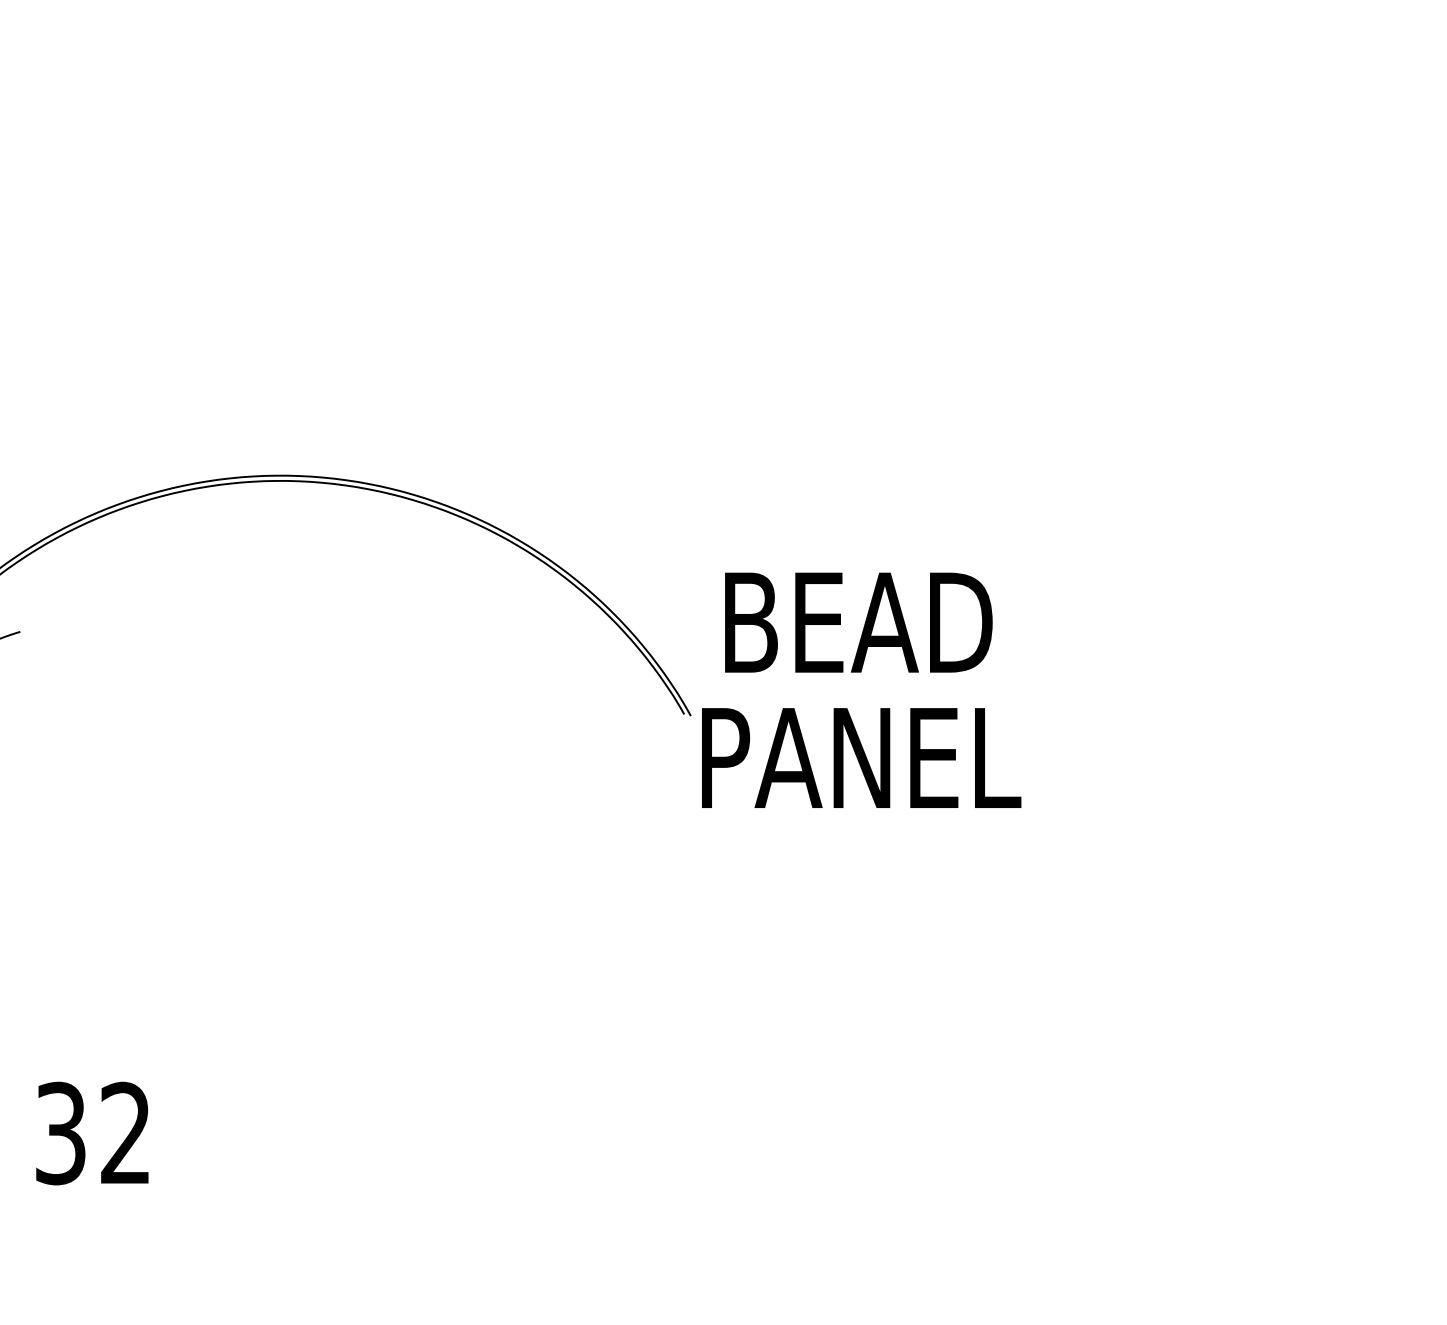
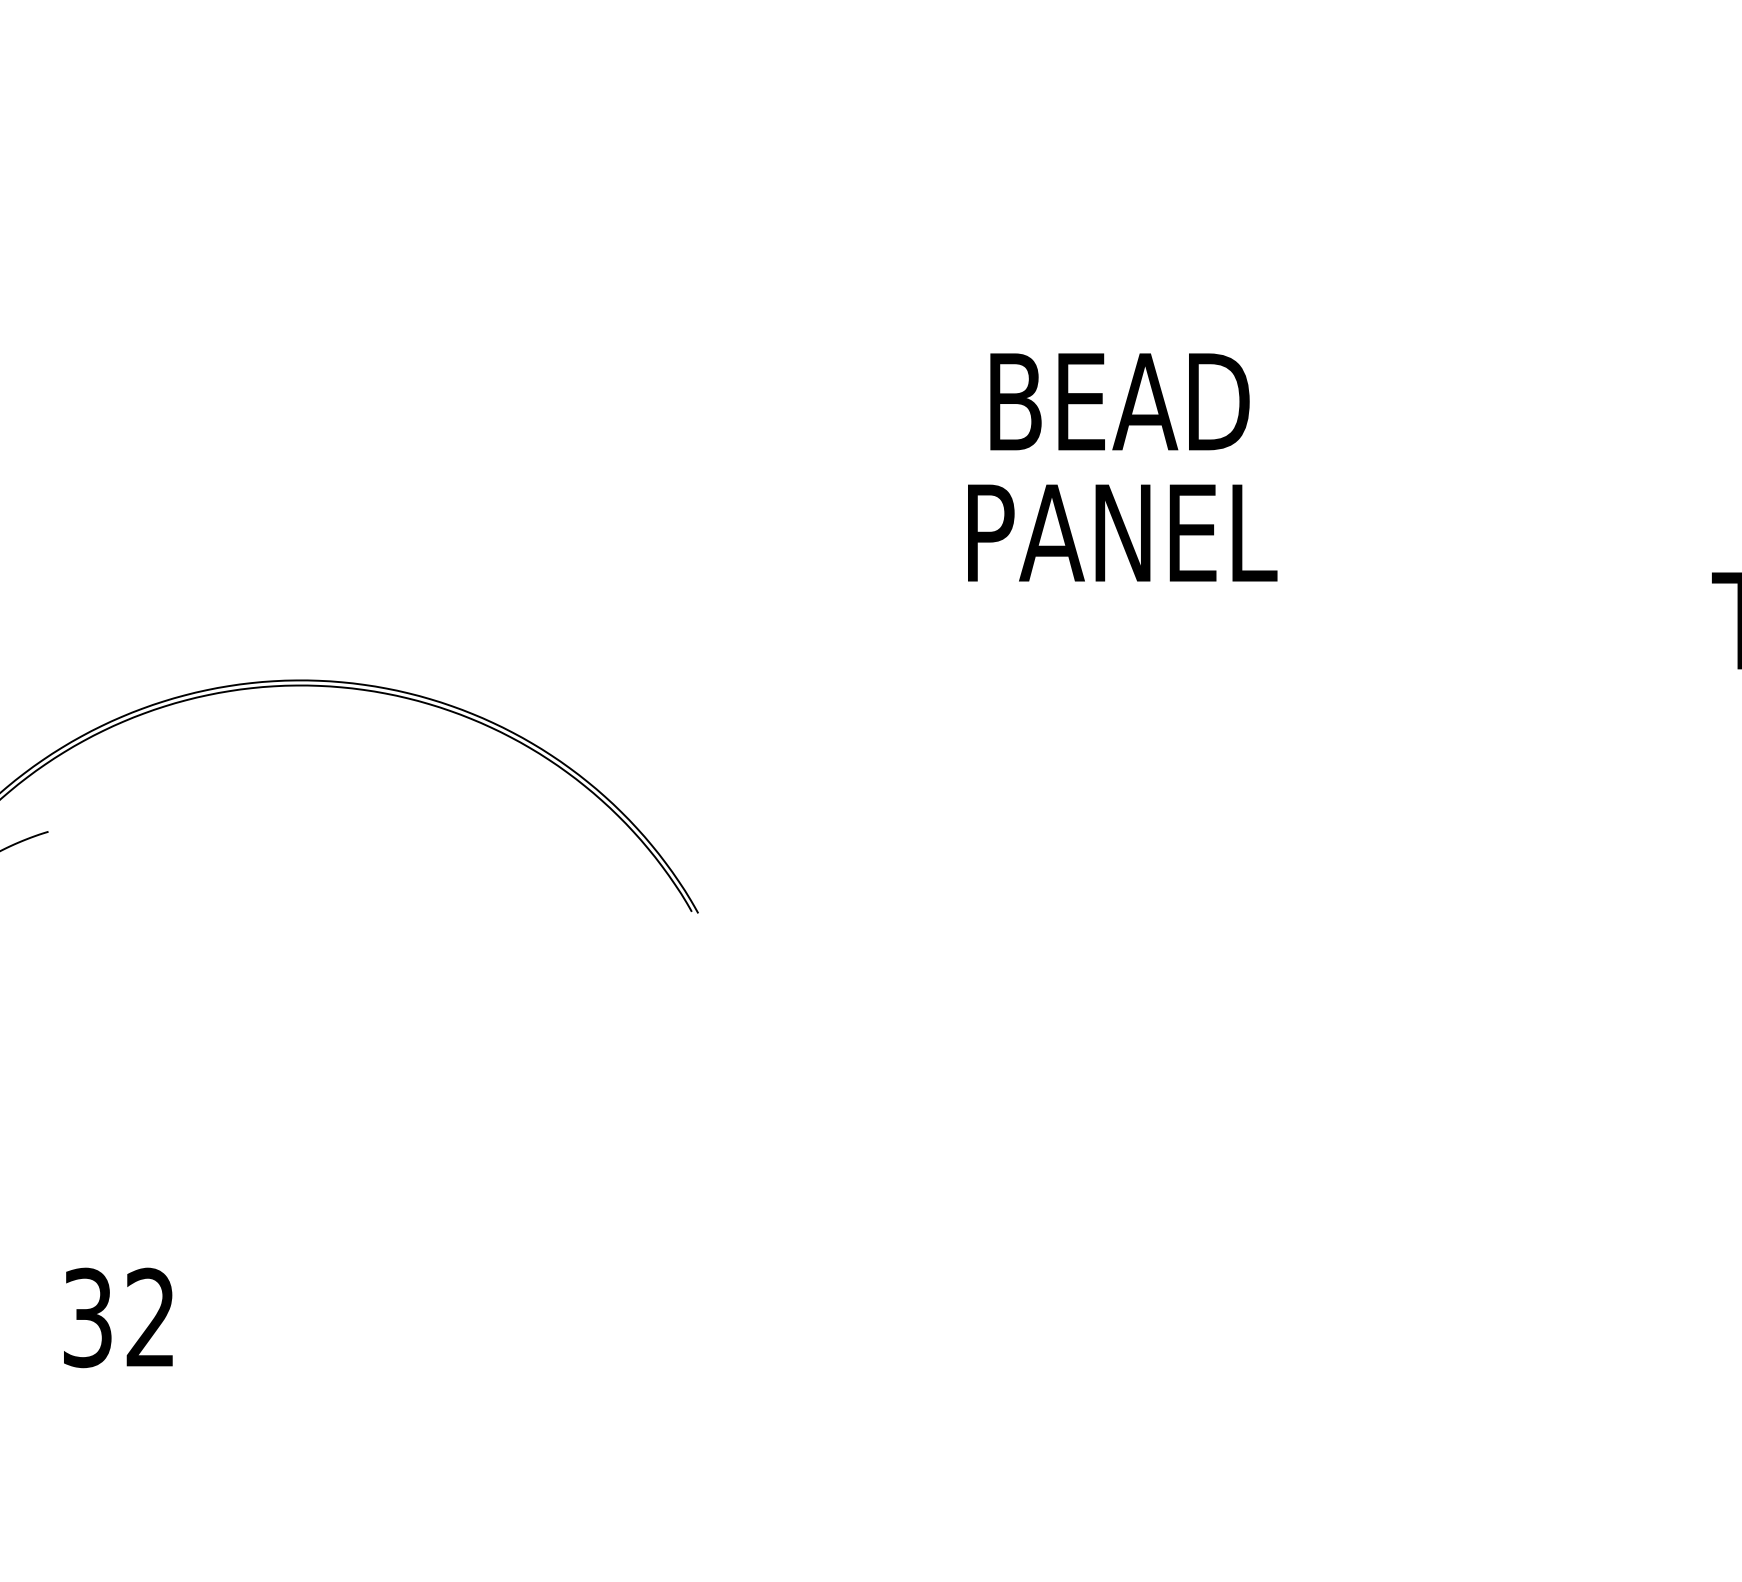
text: (861, 690) -> (1122, 467), moved

